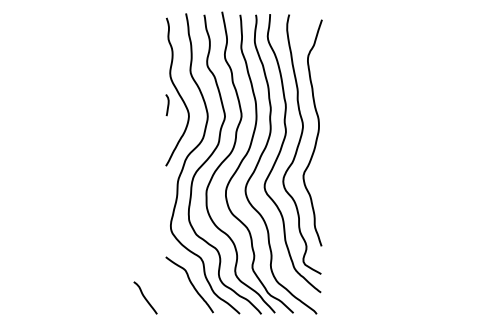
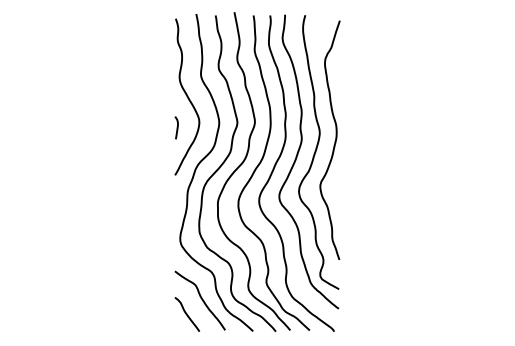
curve: (167, 105) -> (176, 128), moved
curve: (145, 297) -> (187, 313), moved

